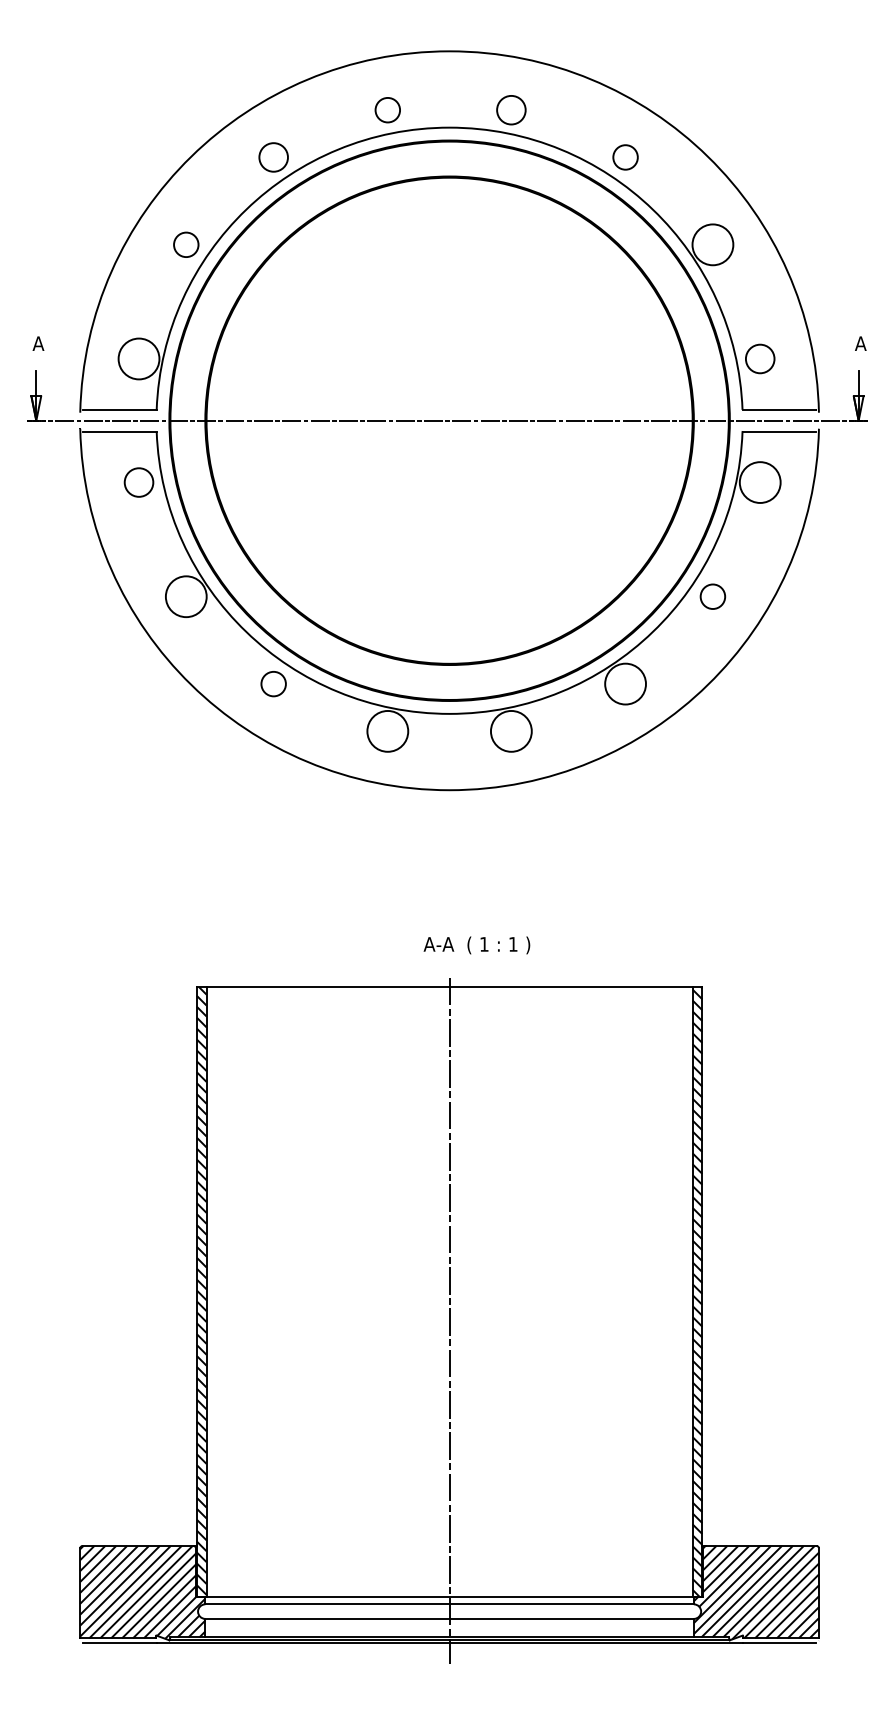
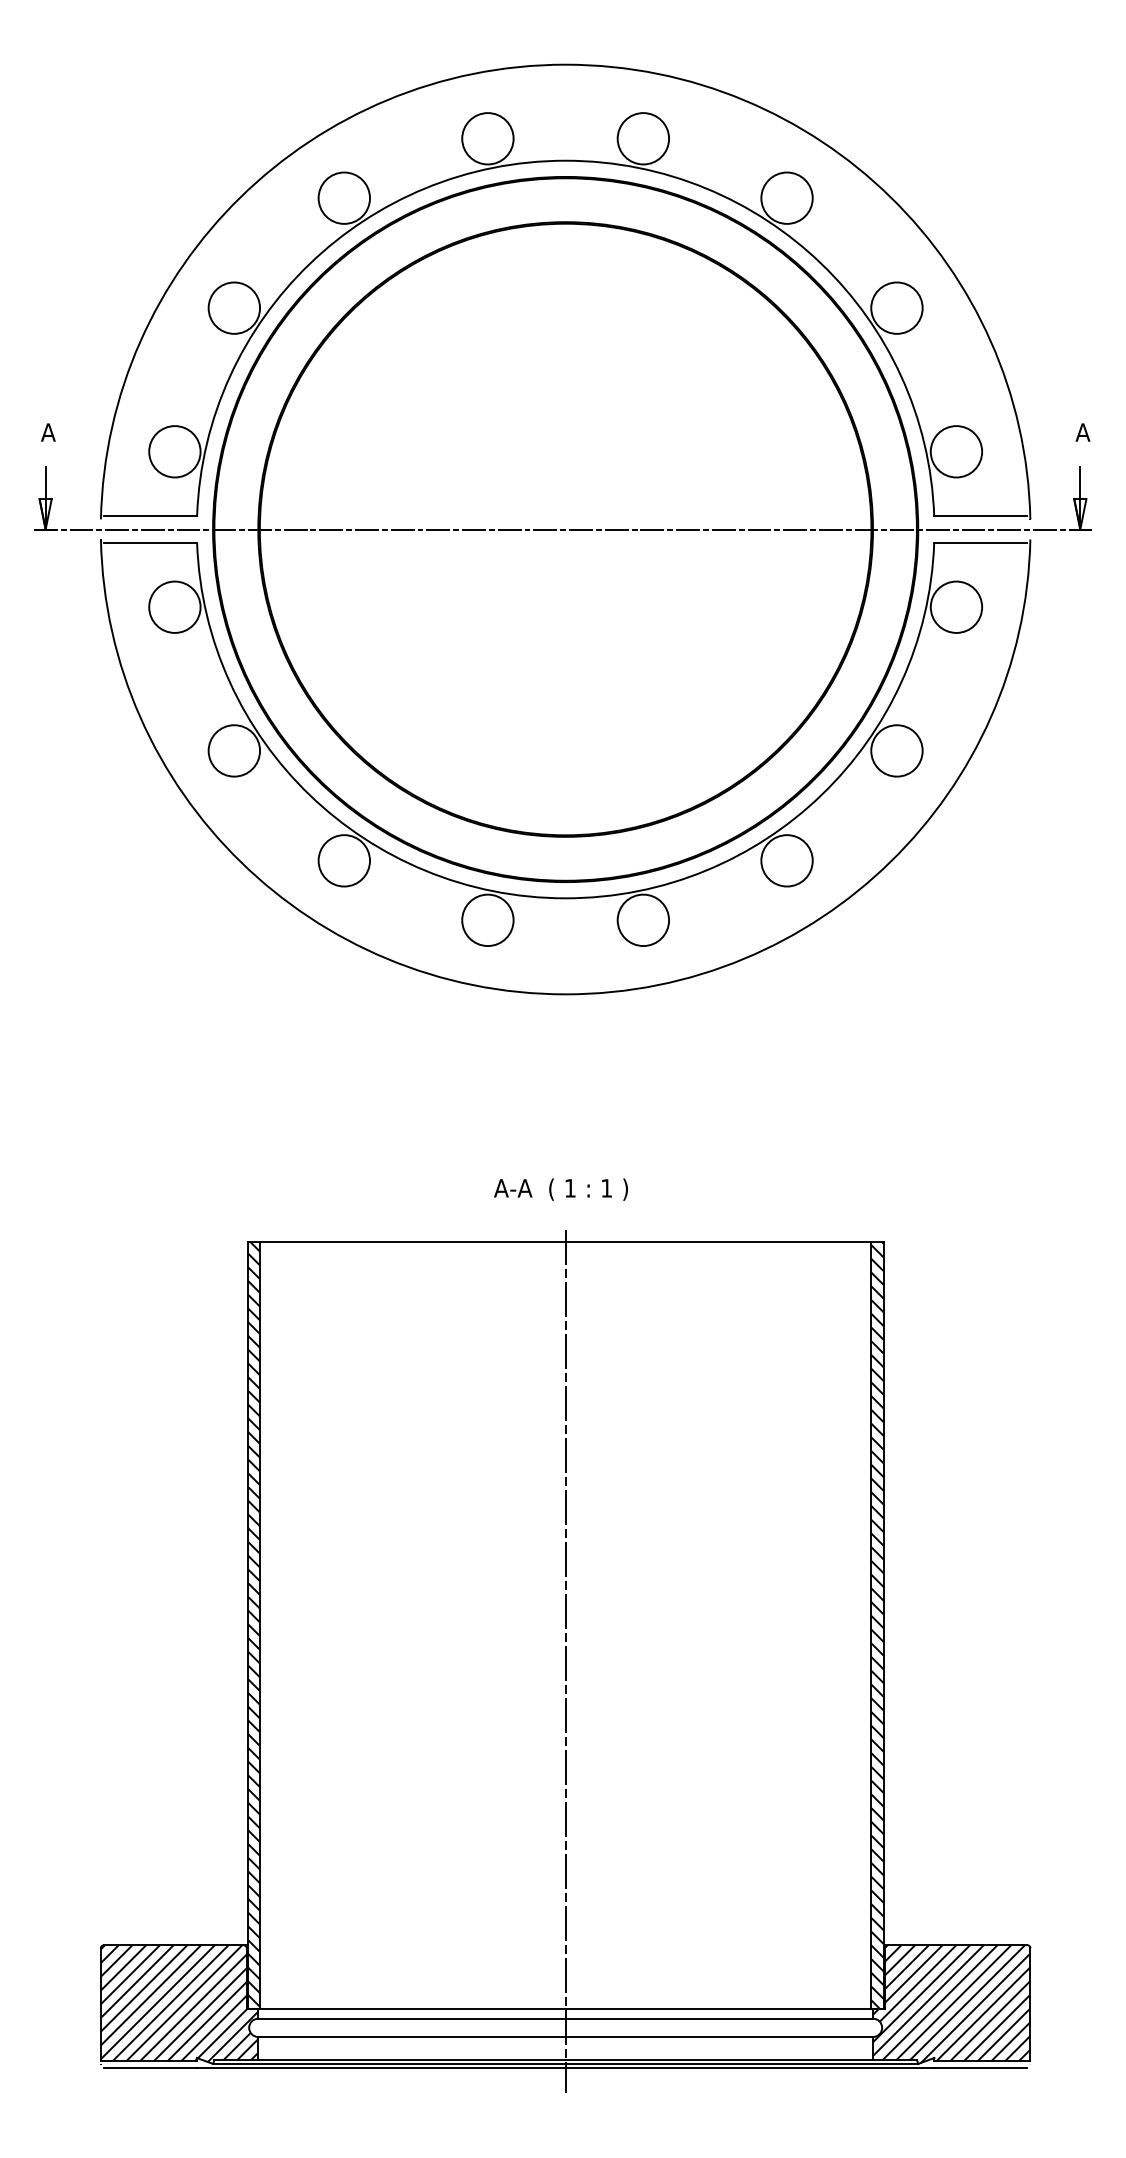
circle: (387, 109) -> (487, 138), size x1.67
circle: (511, 109) -> (643, 138), size x1.43
circle: (273, 156) -> (344, 197), size x1.43
circle: (625, 156) -> (786, 197), size x1.67
circle: (186, 244) -> (234, 307), size x1.67
circle: (760, 358) -> (956, 451), size x1.43
circle: (138, 481) -> (174, 606), size x1.43
circle: (712, 596) -> (896, 750), size x1.67
circle: (273, 683) -> (344, 860), size x1.67
text: (476, 945) -> (560, 1189), moved

